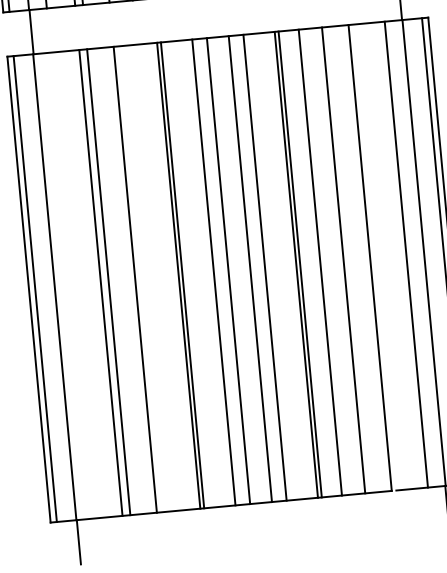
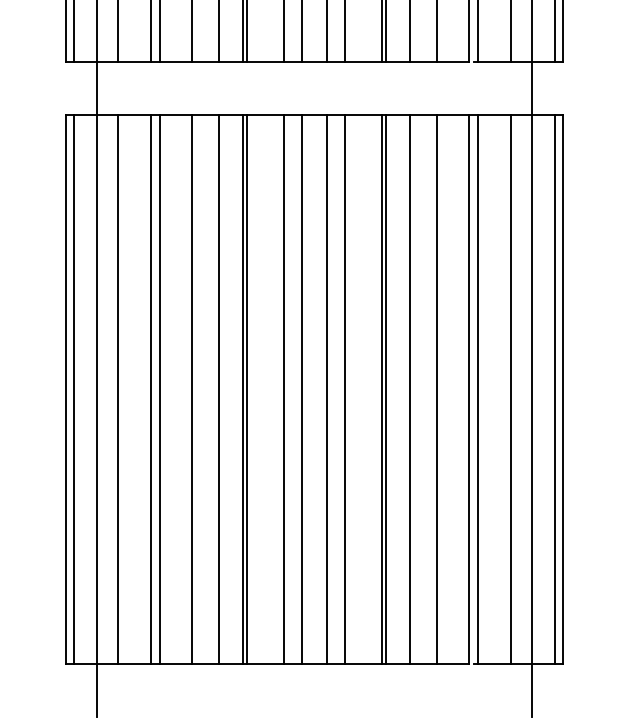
line: (377, 257) -> (477, 389), added
line: (158, 277) -> (219, 389), added
line: (72, 285) -> (117, 389), added

